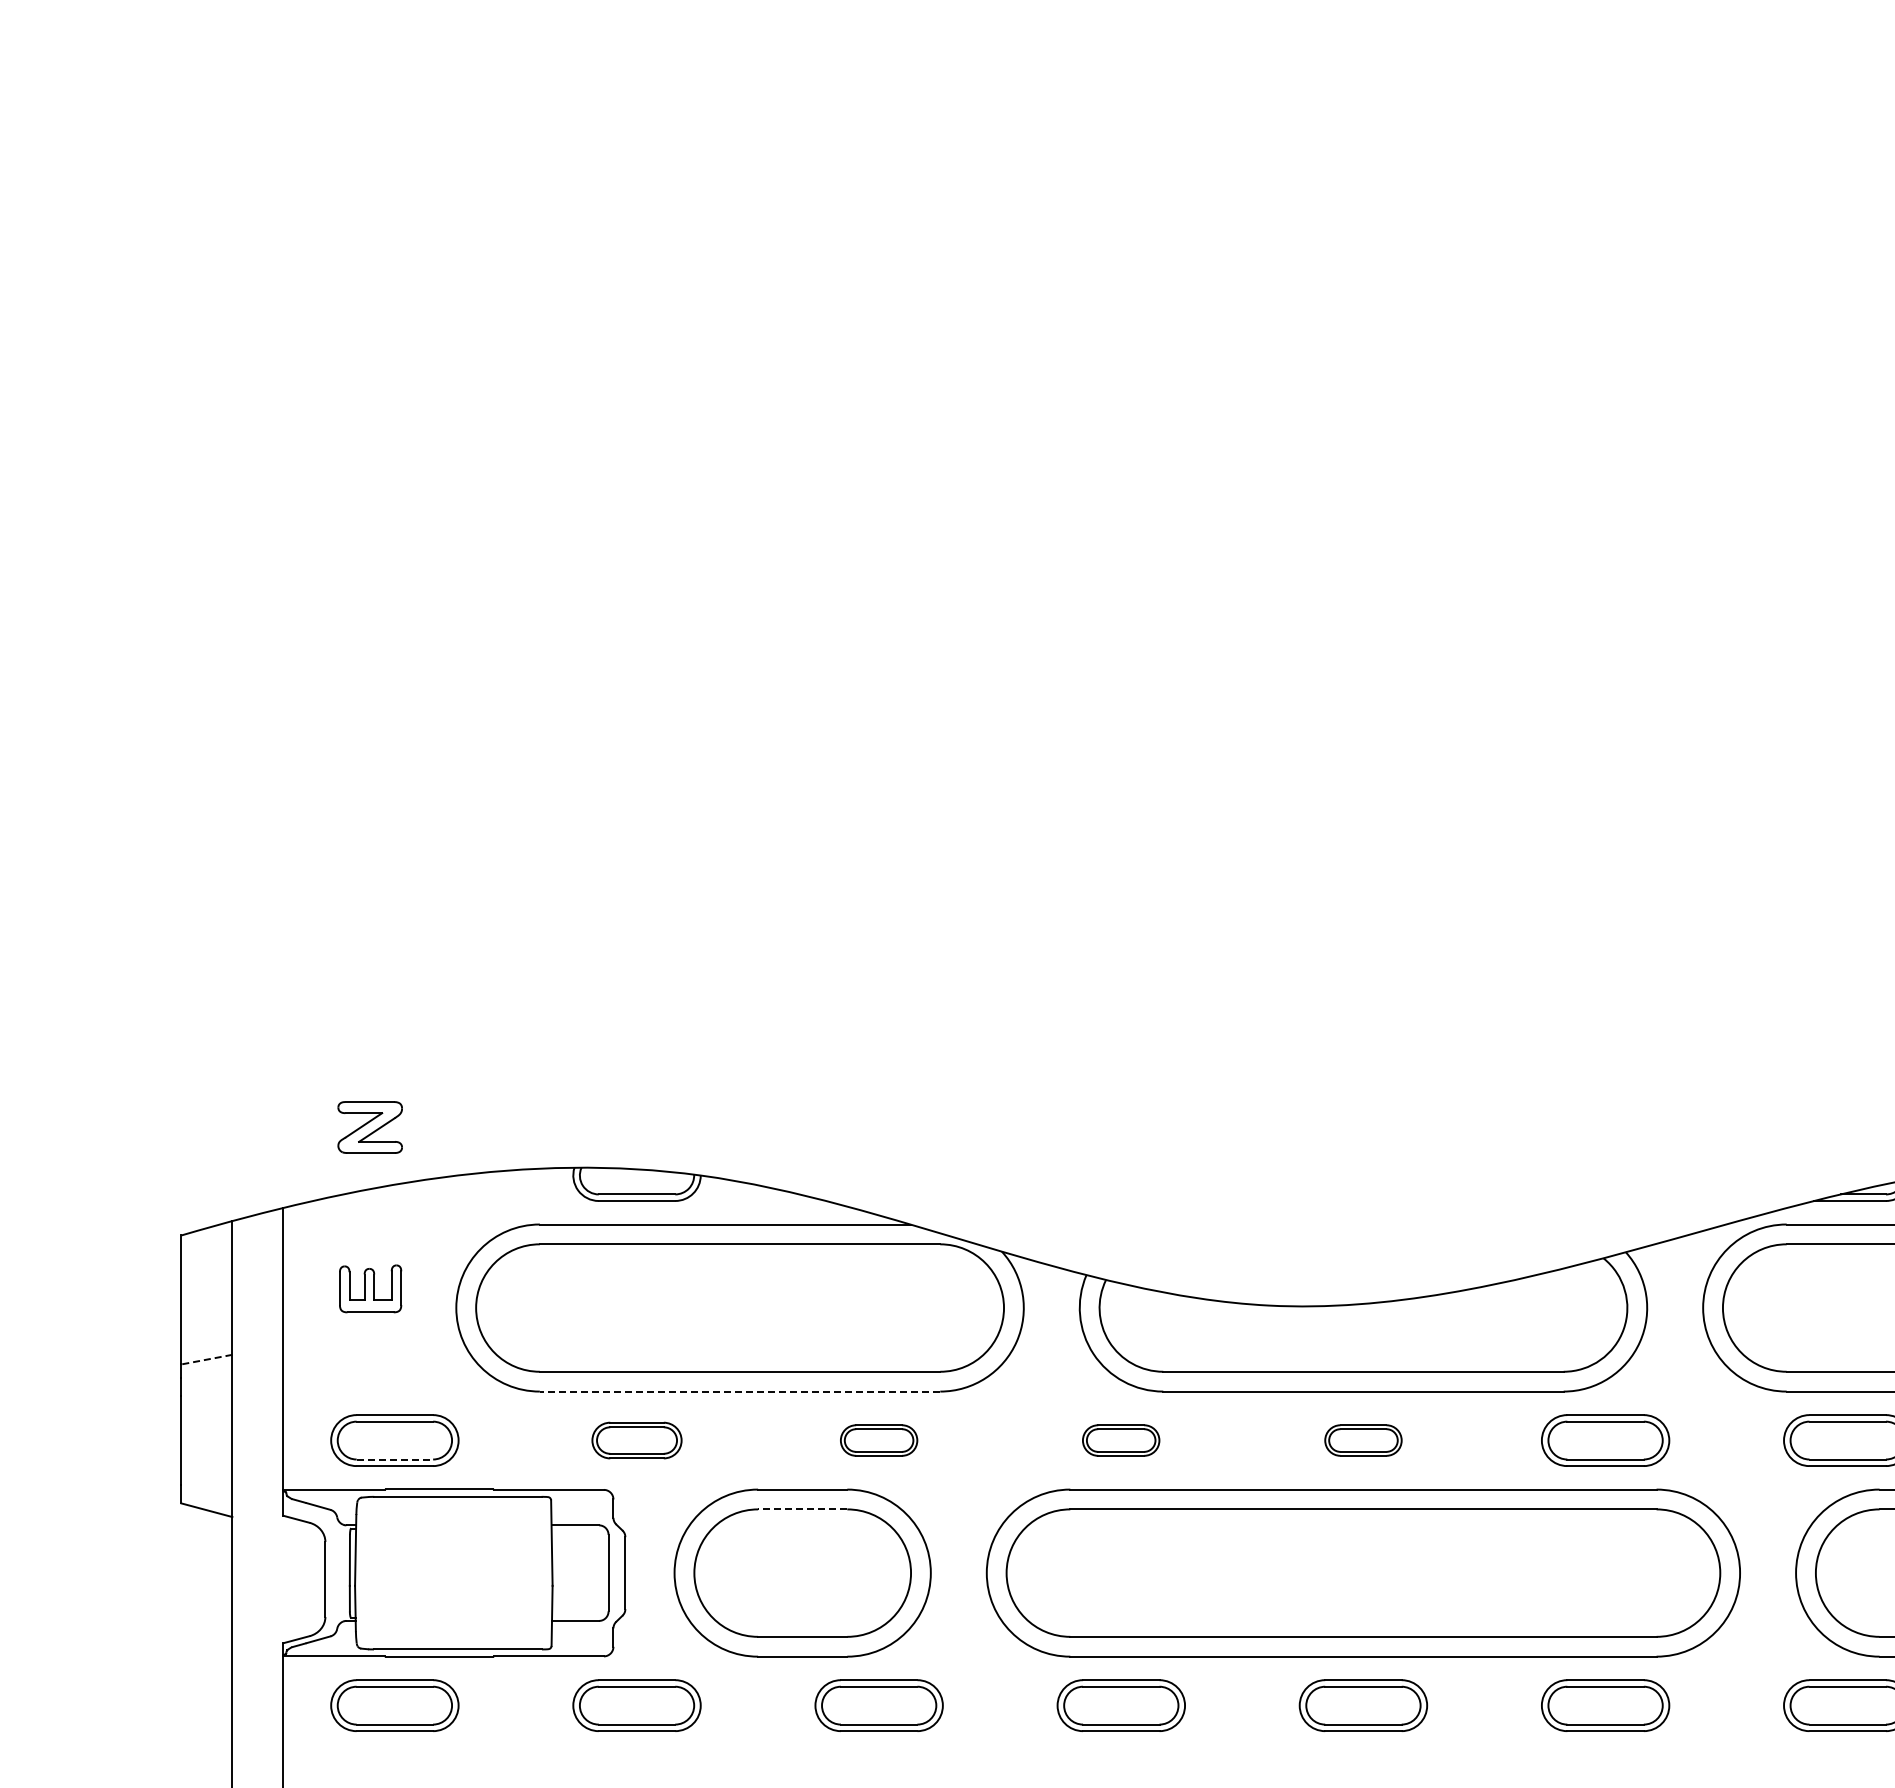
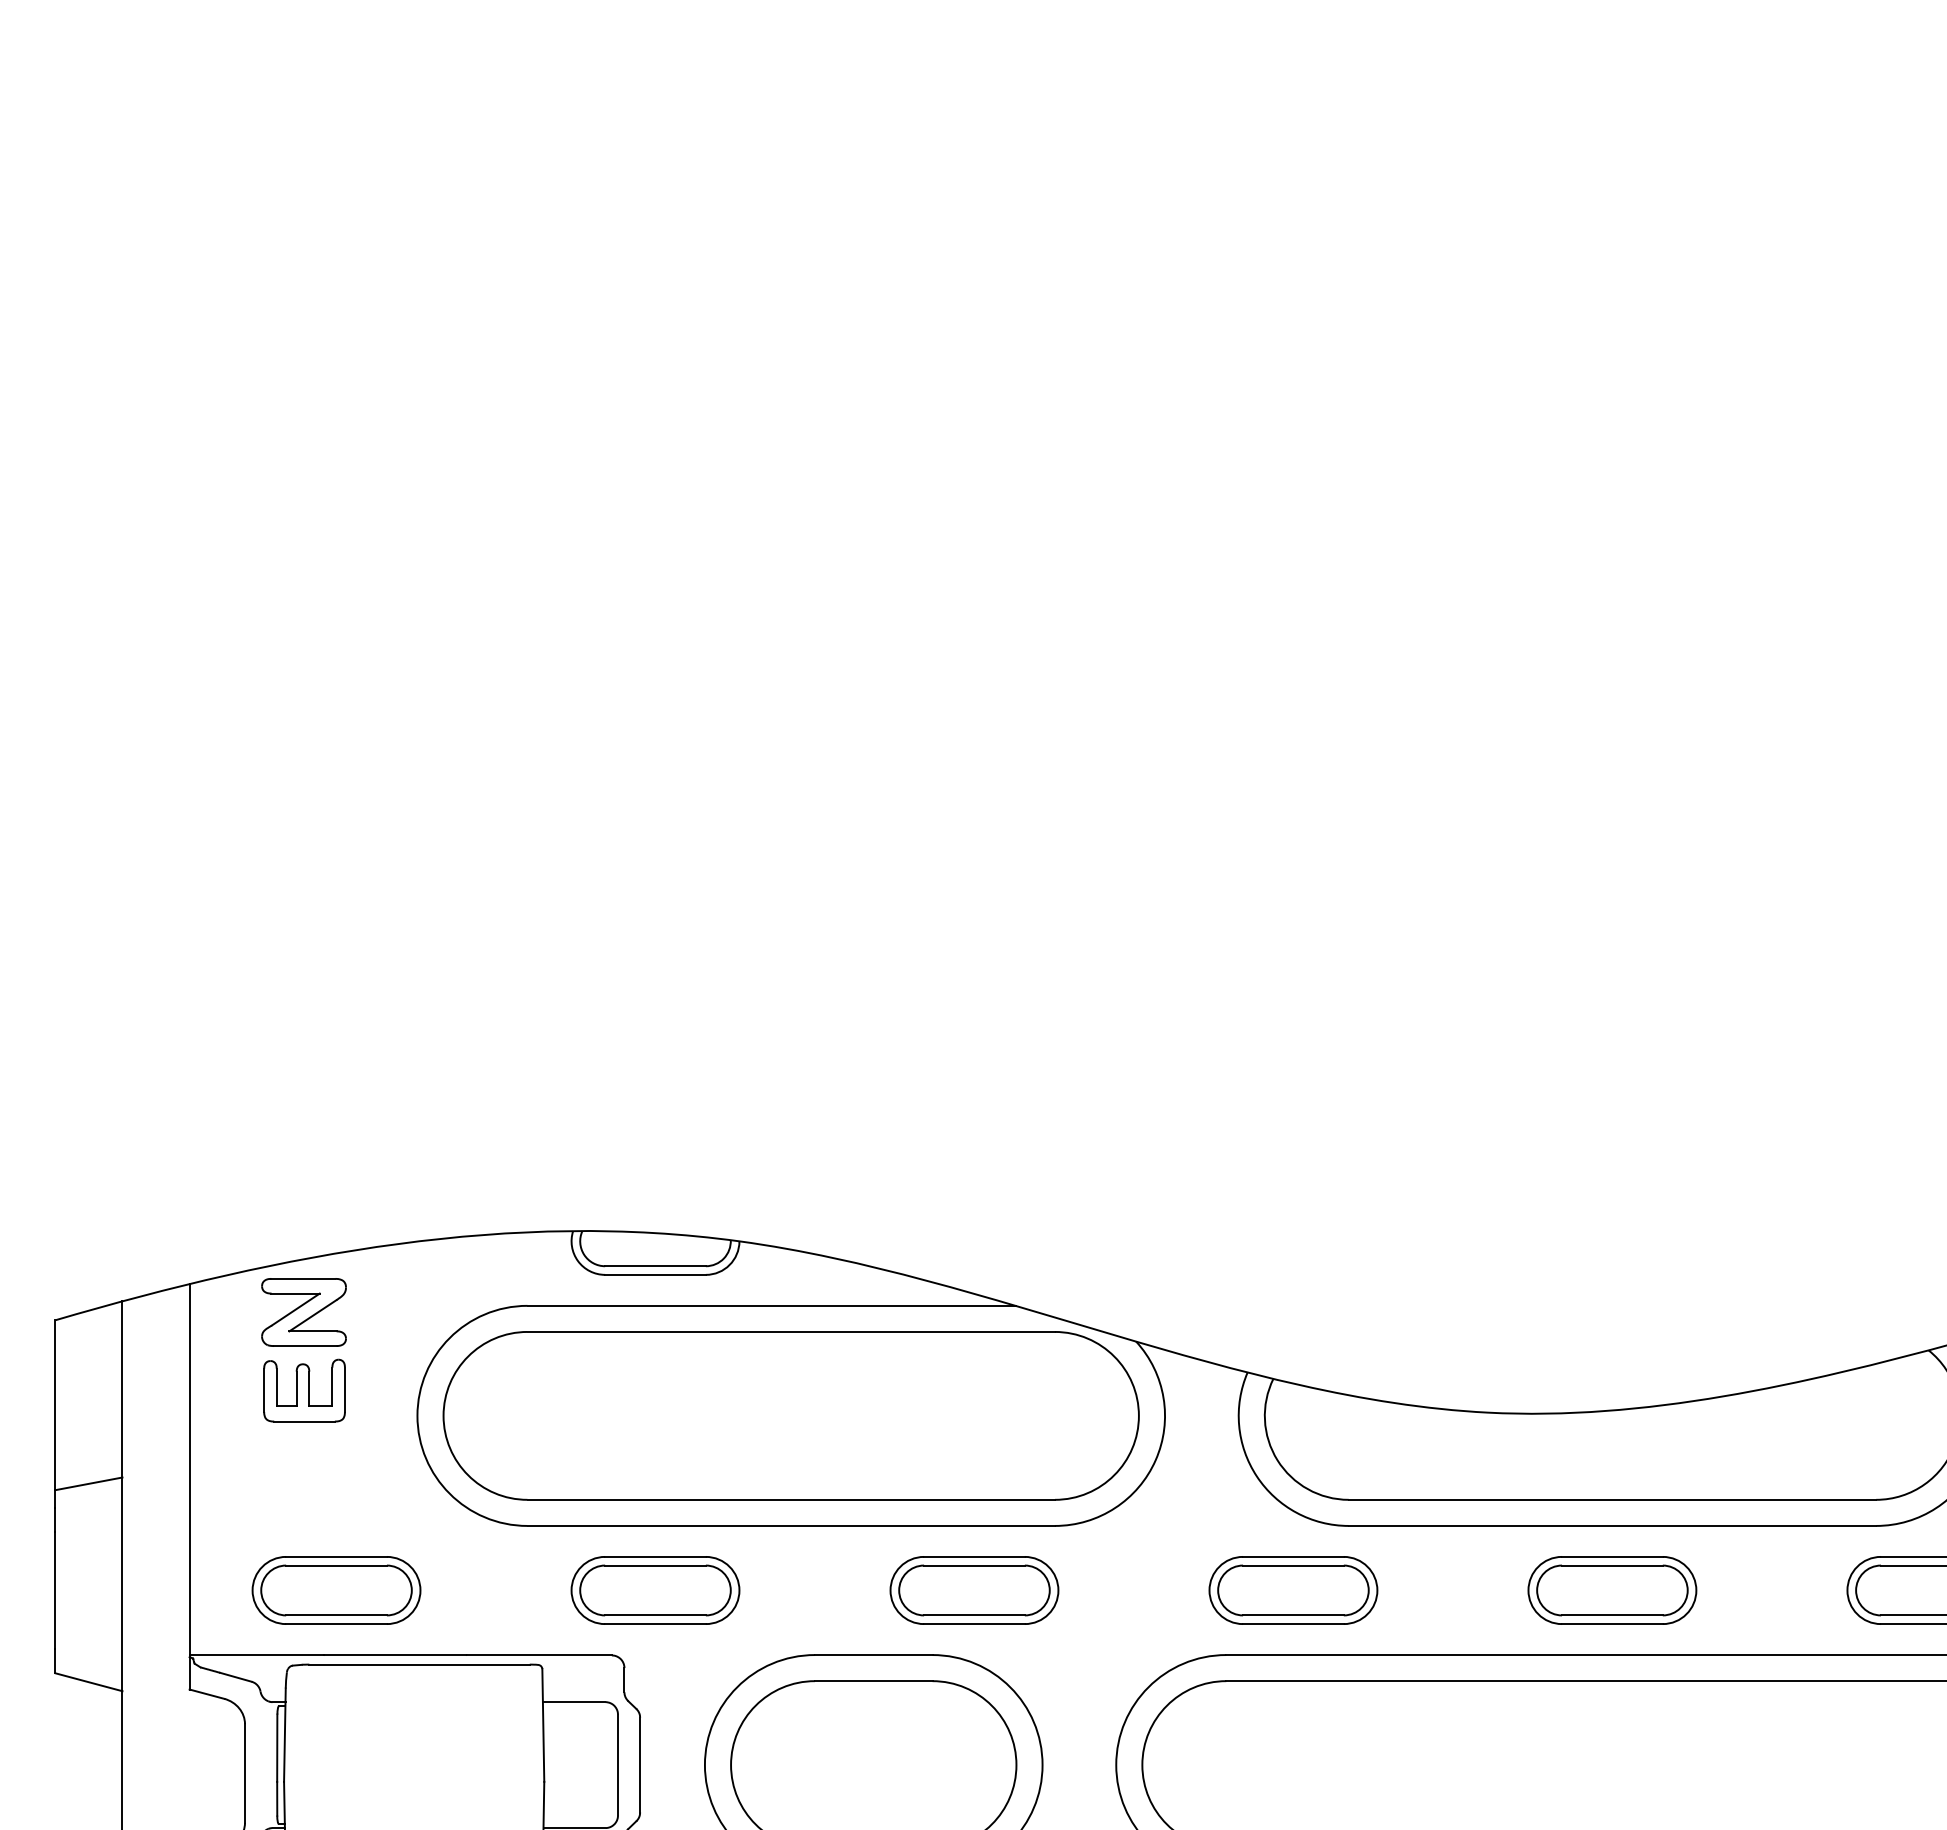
part: (369, 1127) -> (303, 1312), moved
line: (206, 1359) -> (88, 1483), dashed -> solid
line: (739, 1391) -> (790, 1525), dashed -> solid
part: (636, 1440) -> (654, 1590), size x1.43
part: (878, 1440) -> (973, 1590), size x1.67
part: (1120, 1440) -> (1292, 1590), size x1.67
part: (1363, 1440) -> (1612, 1590), size x1.67
line: (395, 1459) -> (337, 1615), dashed -> solid
line: (802, 1509) -> (873, 1681), dashed -> solid

